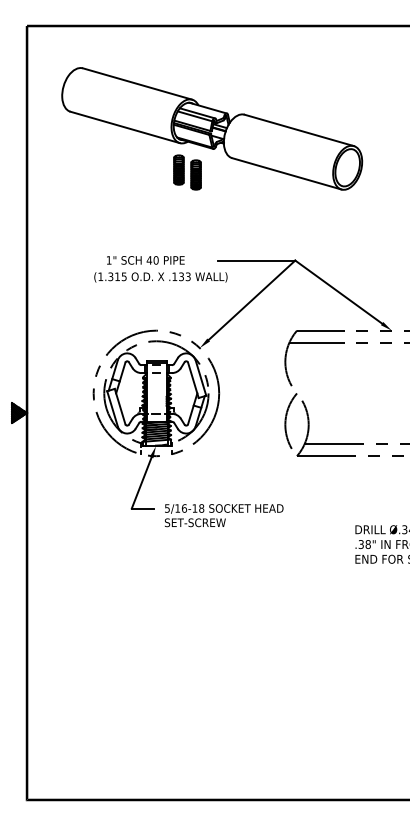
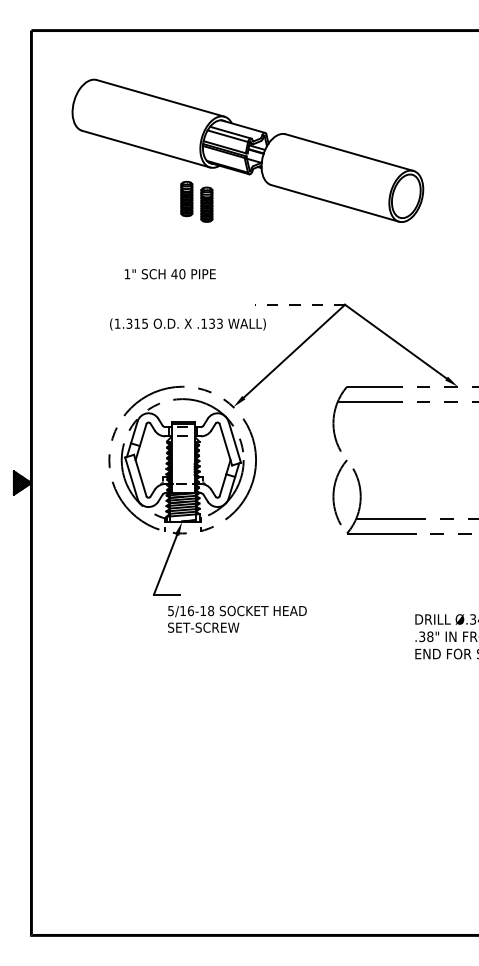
part: (187, 172) -> (196, 201), moved
text: (145, 260) -> (169, 274), moved
line: (256, 260) -> (299, 304), solid -> dashed
text: (223, 515) -> (236, 619), moved

